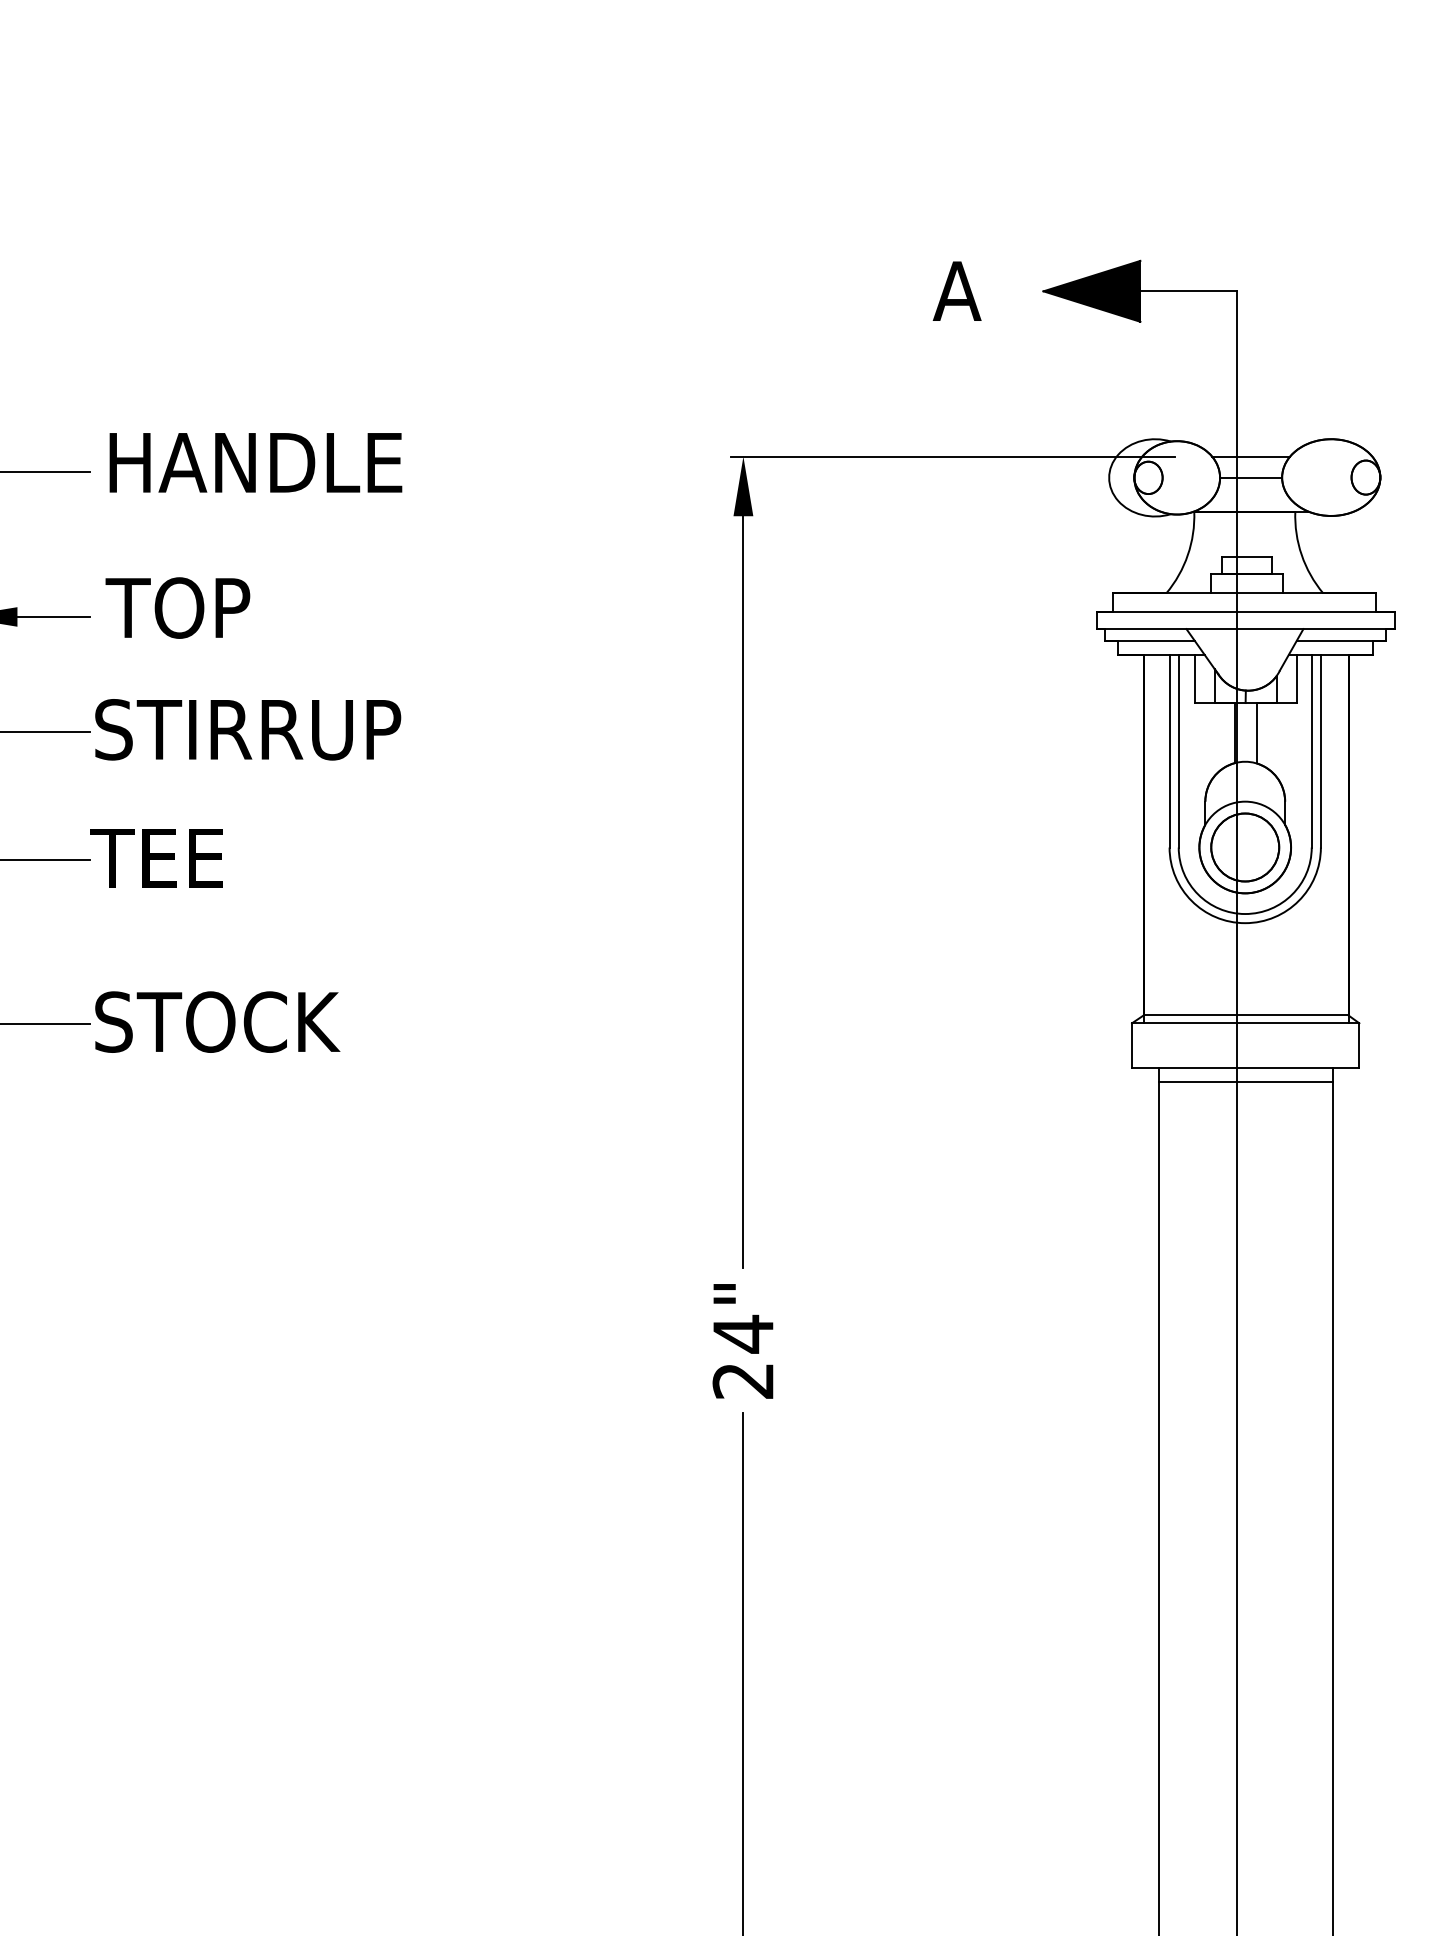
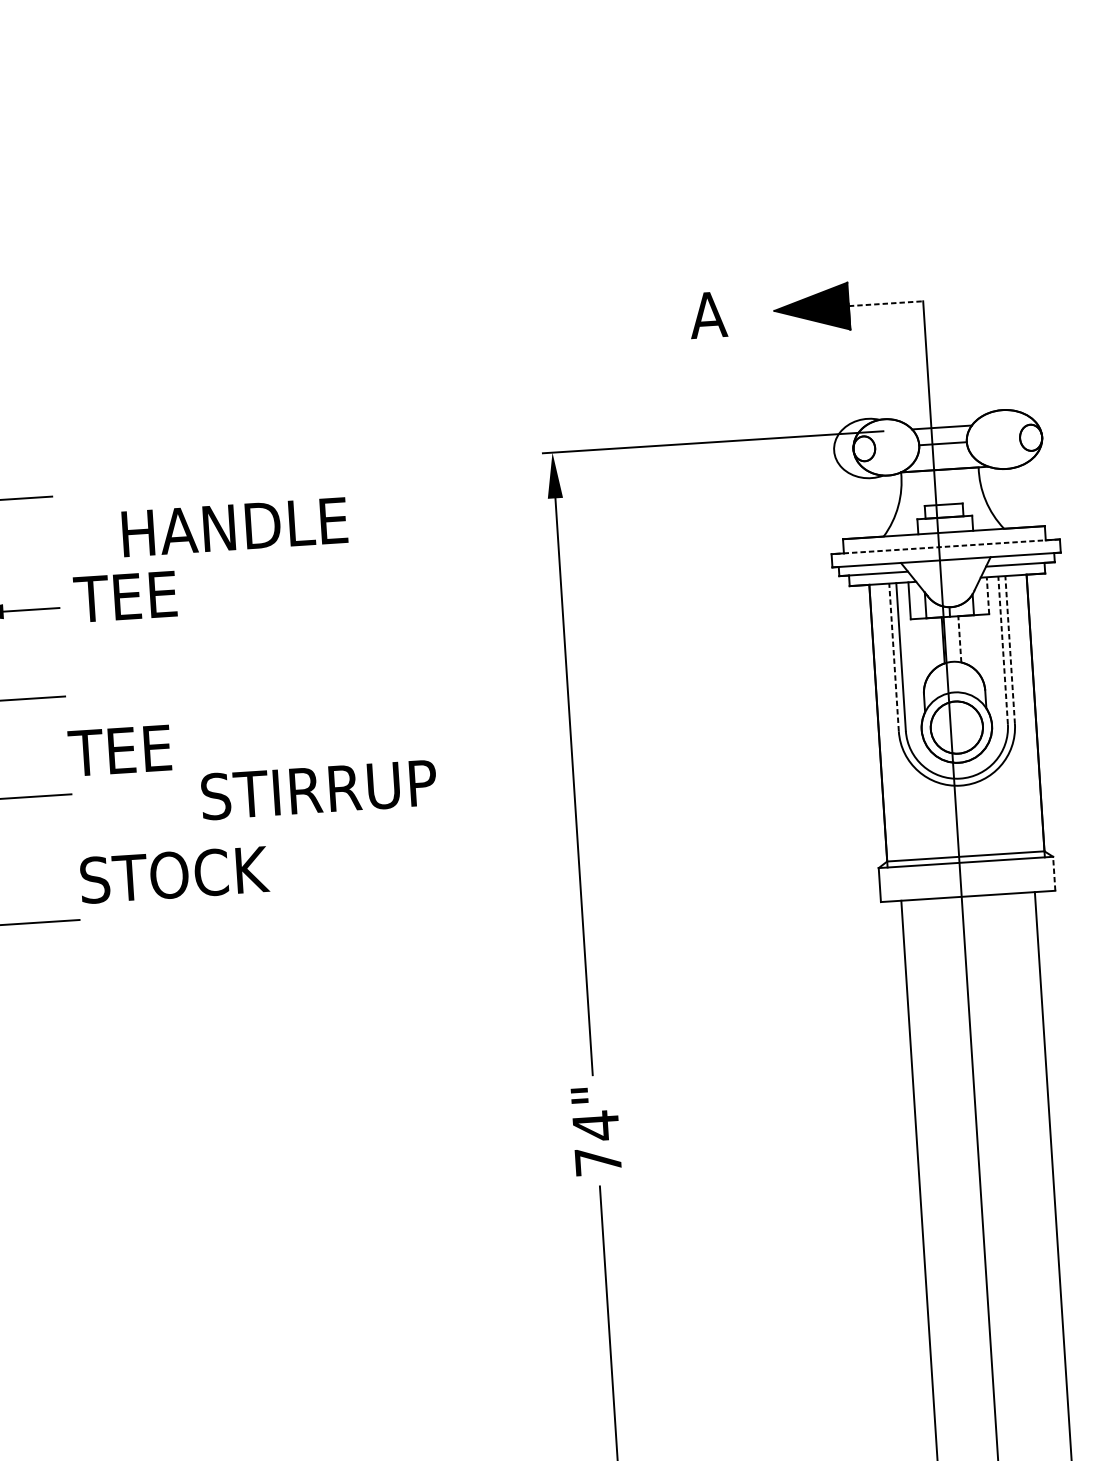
line: (1189, 291) -> (886, 303), solid -> dashed
text: (255, 462) -> (234, 527), moved
text: (177, 607) -> (125, 596), TOP -> TEE
line: (1245, 611) -> (945, 546), solid -> dashed
line: (1296, 678) -> (987, 595), solid -> dashed
text: (248, 729) -> (319, 789), moved
line: (1256, 732) -> (959, 638), solid -> dashed
line: (1169, 750) -> (893, 656), solid -> dashed
line: (1311, 750) -> (1002, 649), solid -> dashed
line: (1320, 750) -> (1009, 649), solid -> dashed
text: (156, 858) -> (119, 750), moved
text: (217, 1021) -> (174, 874), moved
line: (1359, 1044) -> (1054, 873), solid -> dashed
line: (1245, 1082) -> (968, 907), removed
text: (742, 1380) -> (597, 1161), 24" -> 74"

